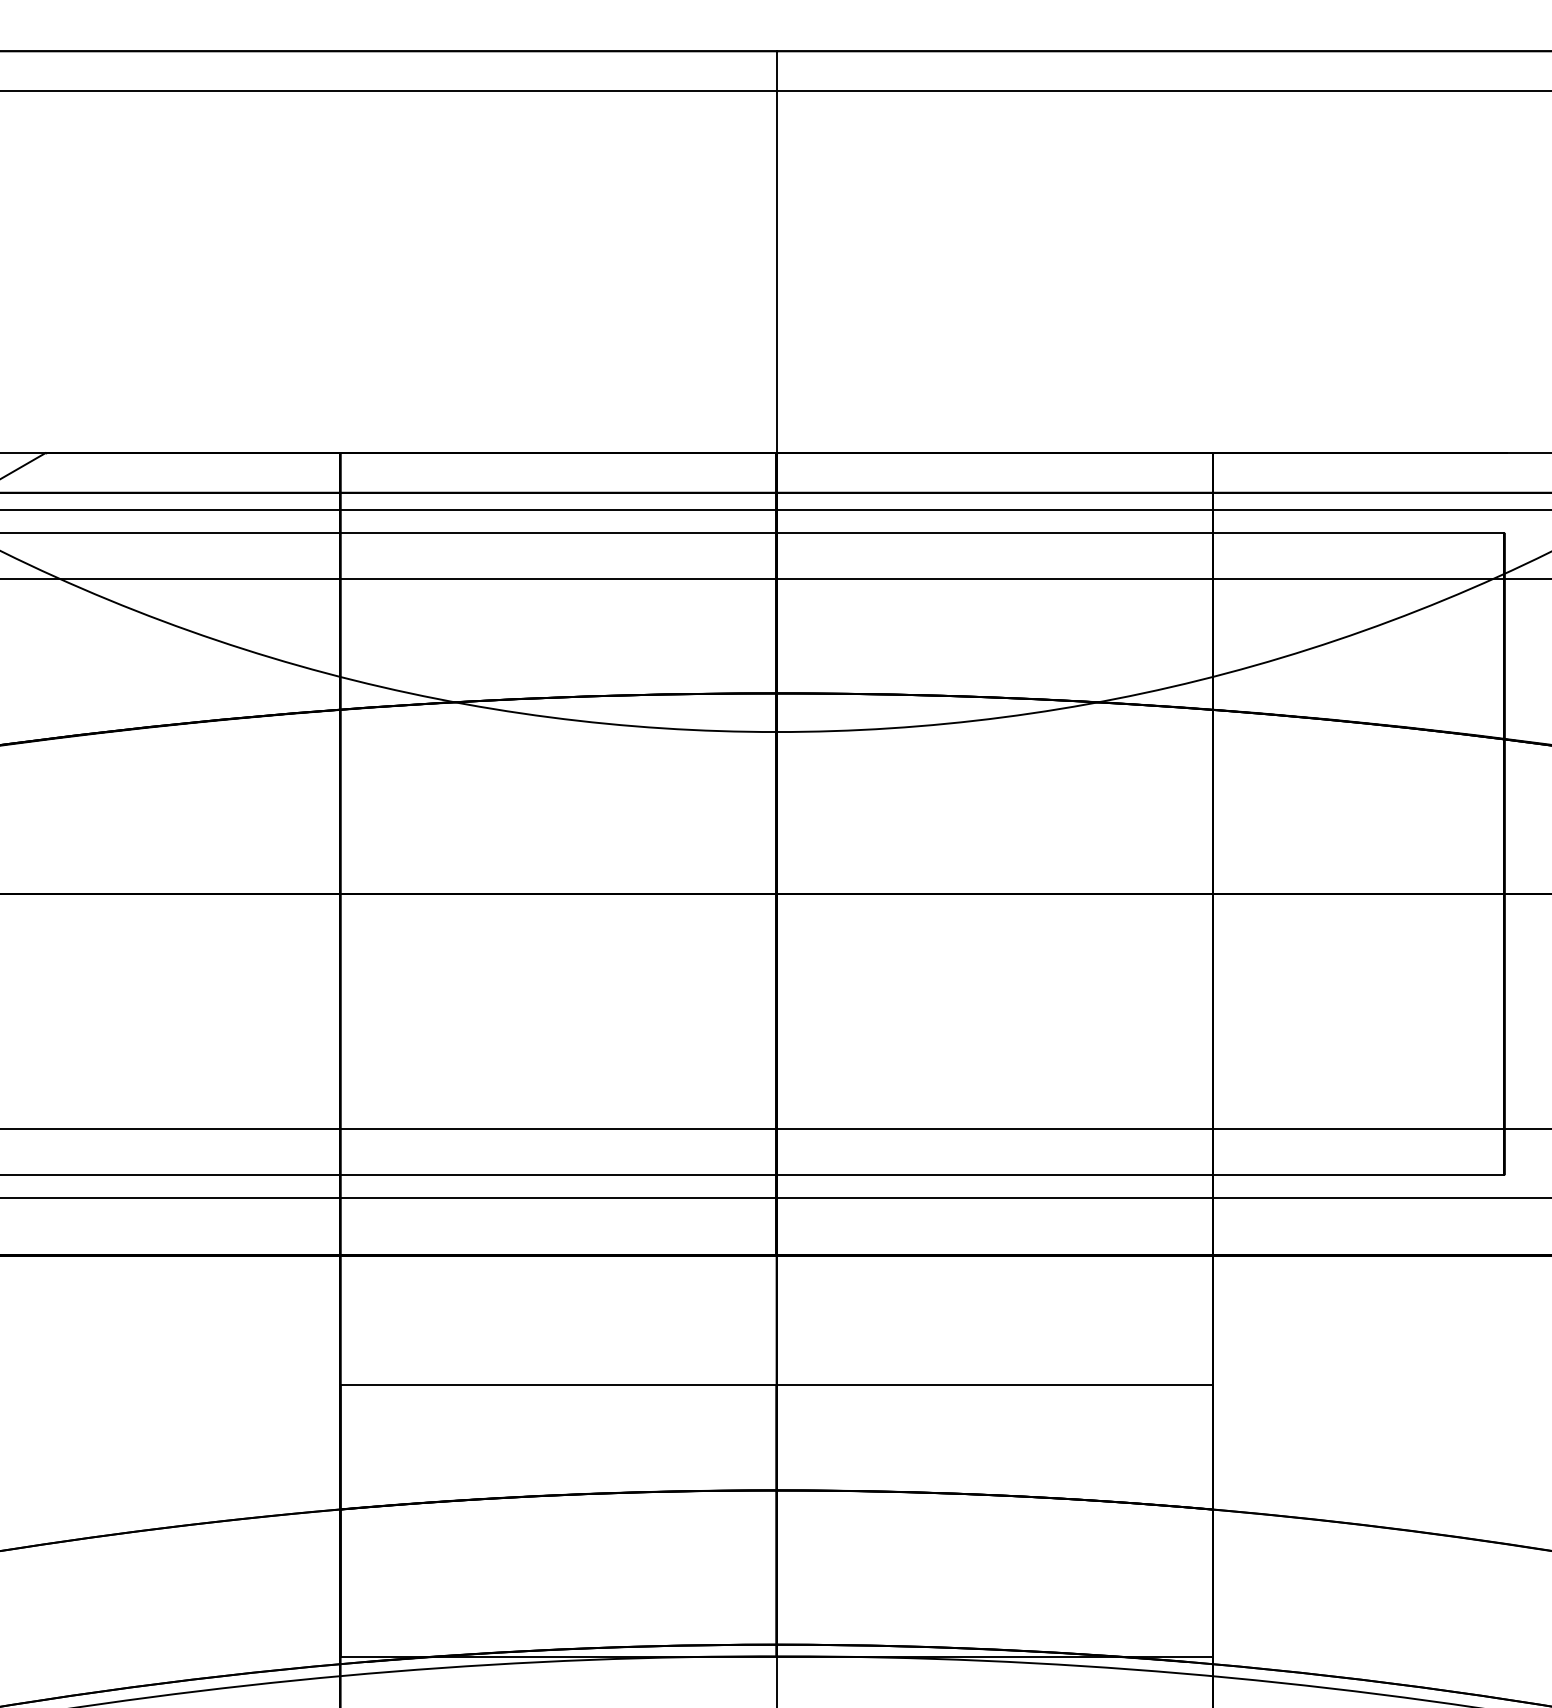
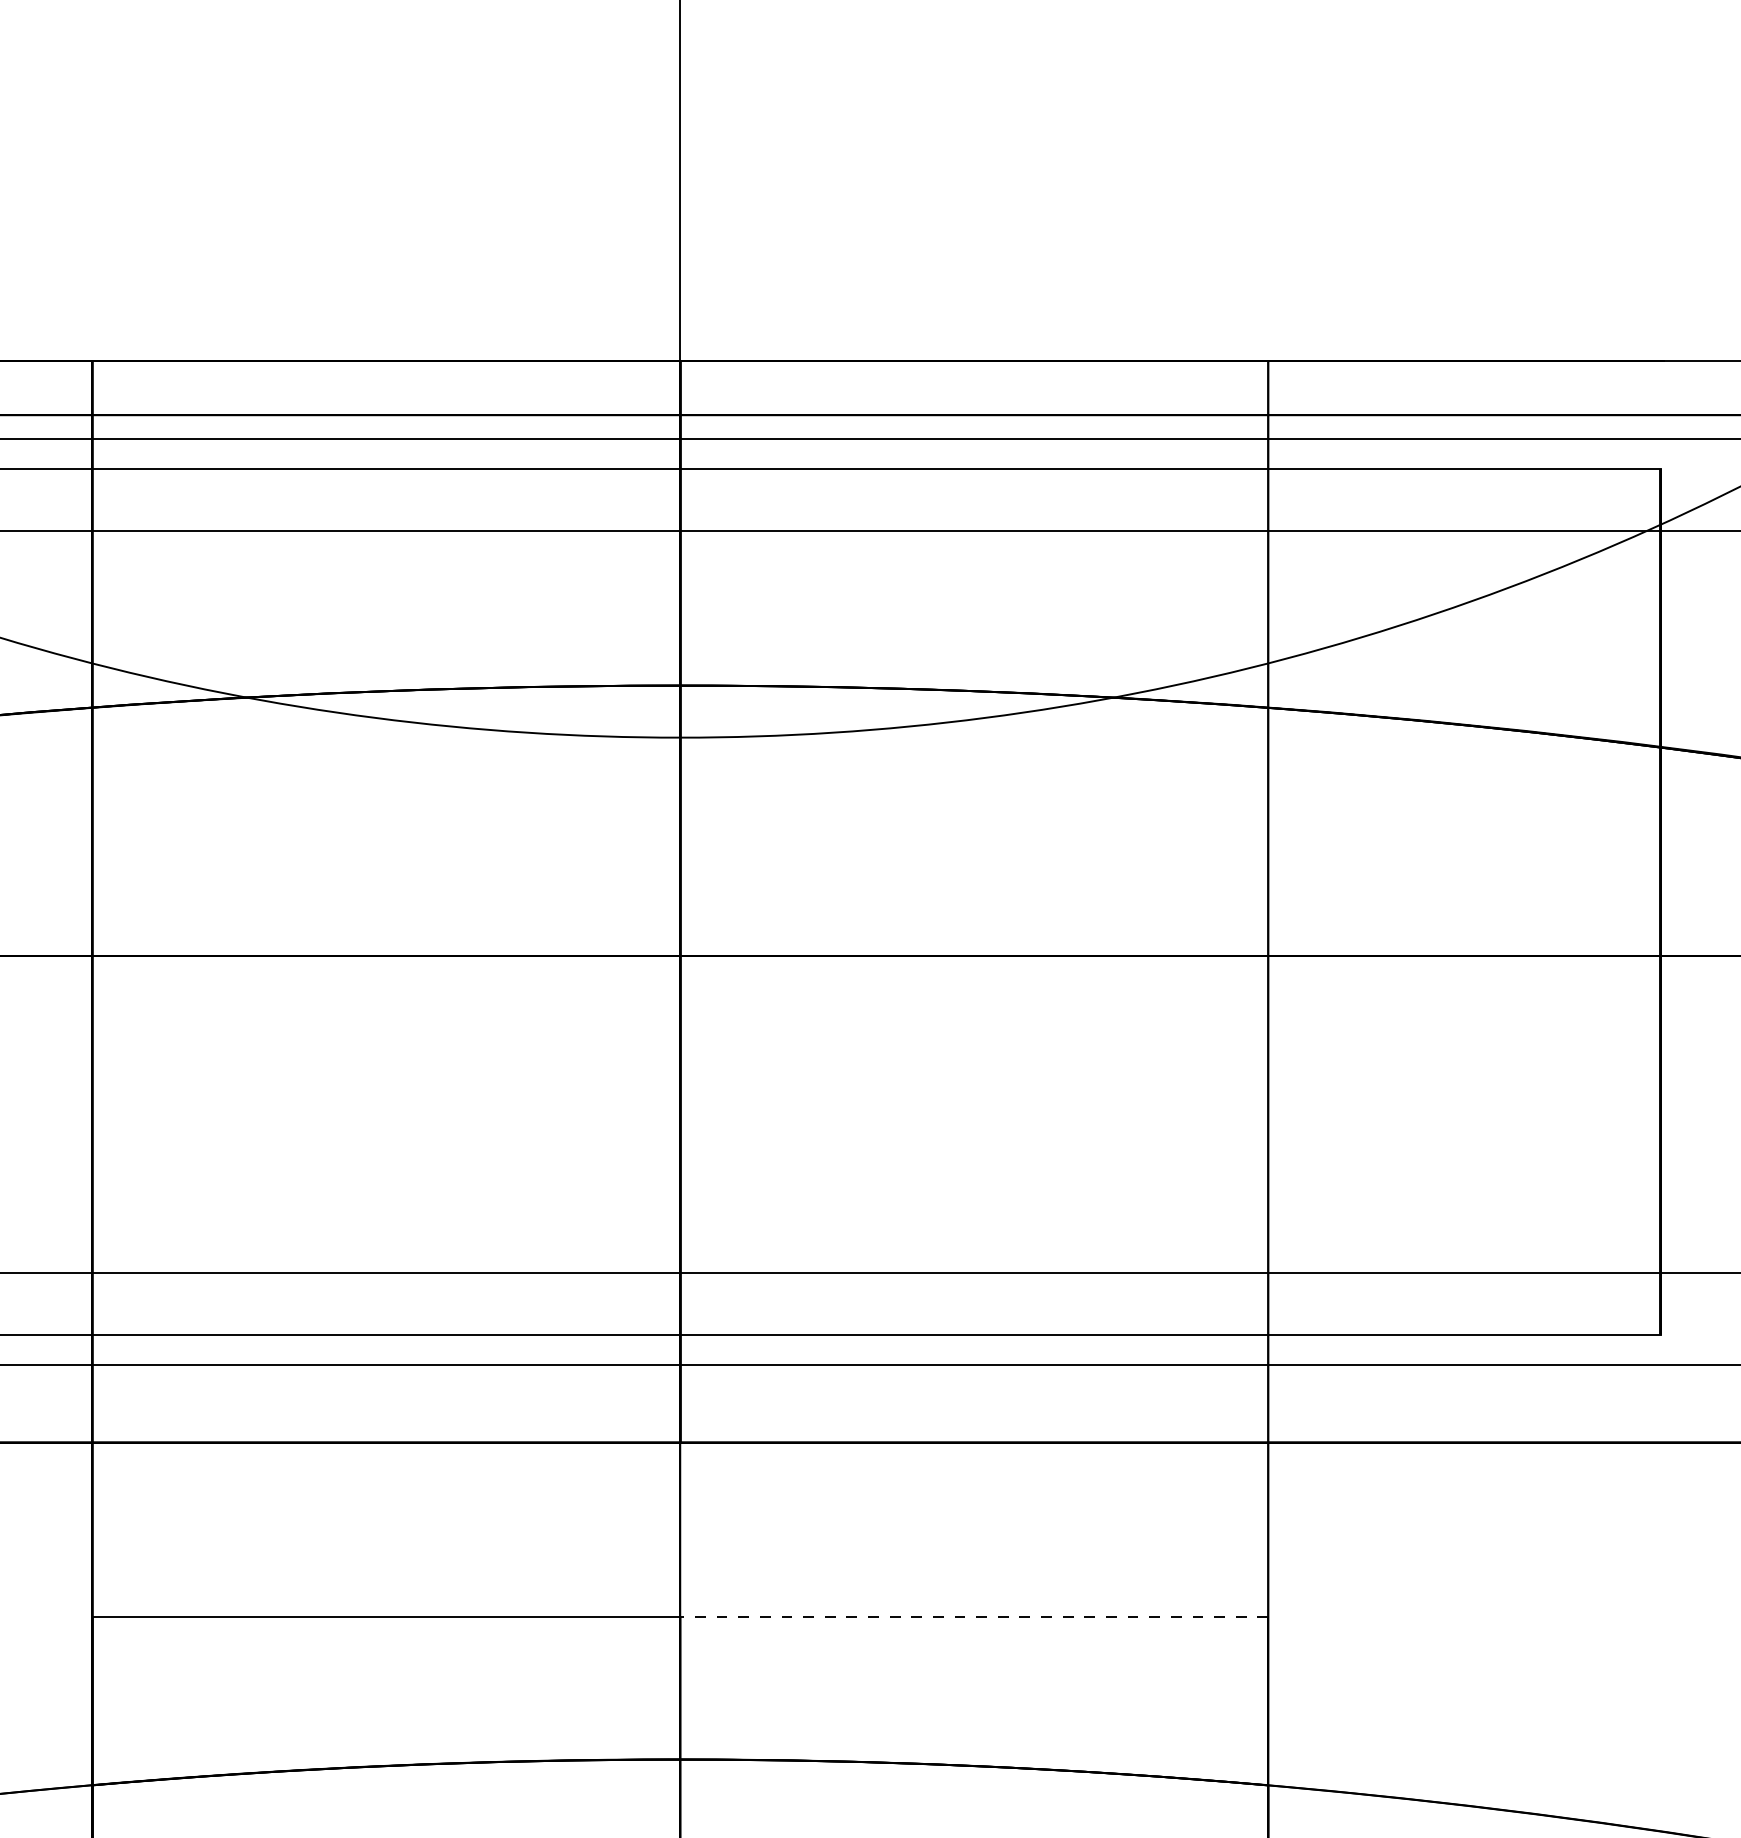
line: (994, 1385) -> (973, 1618), solid -> dashed

